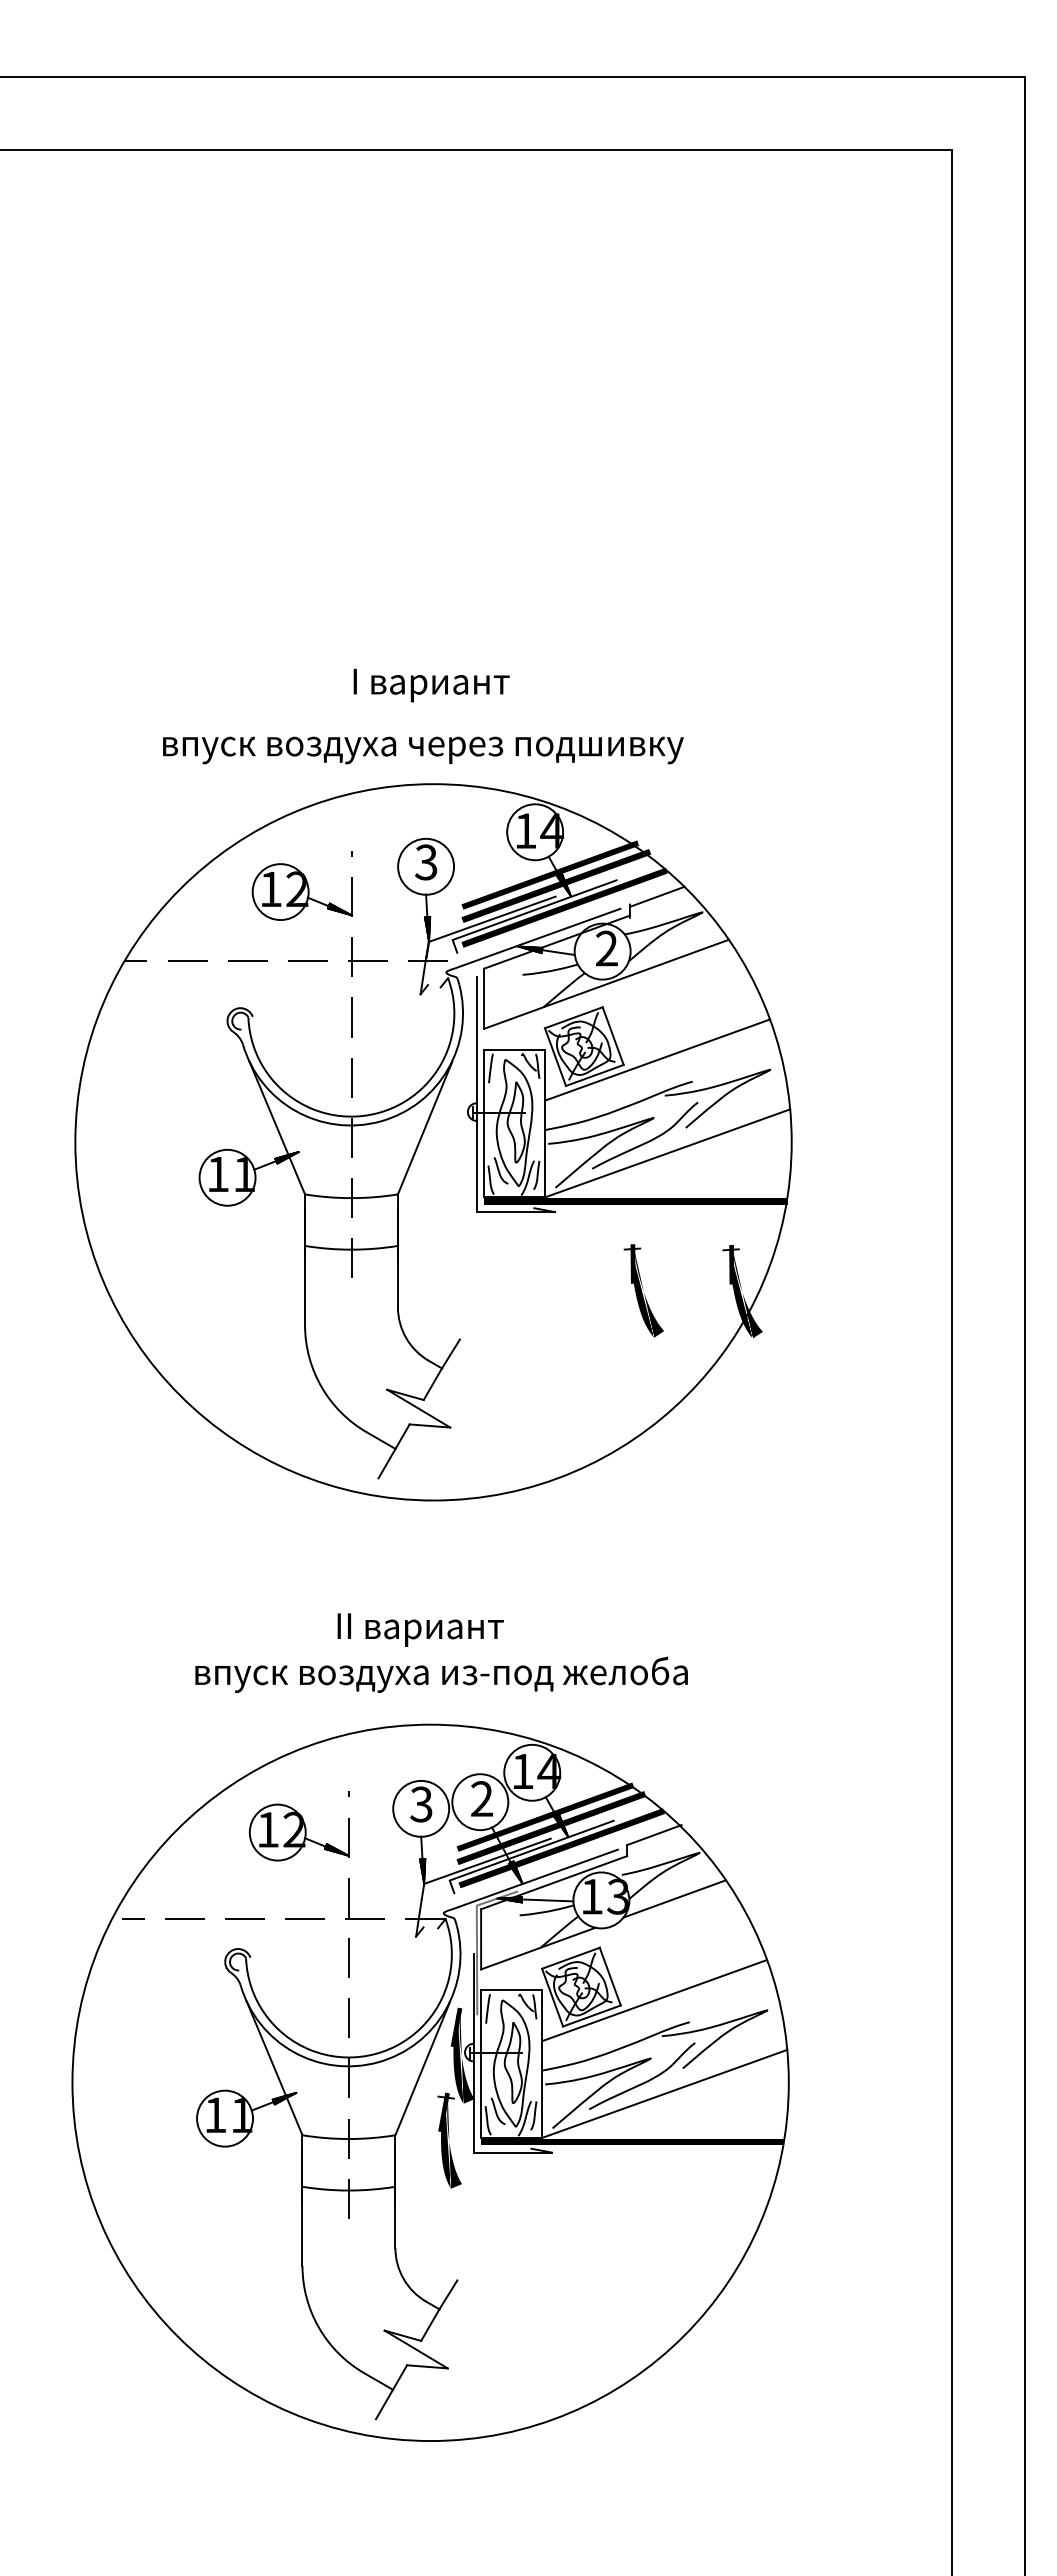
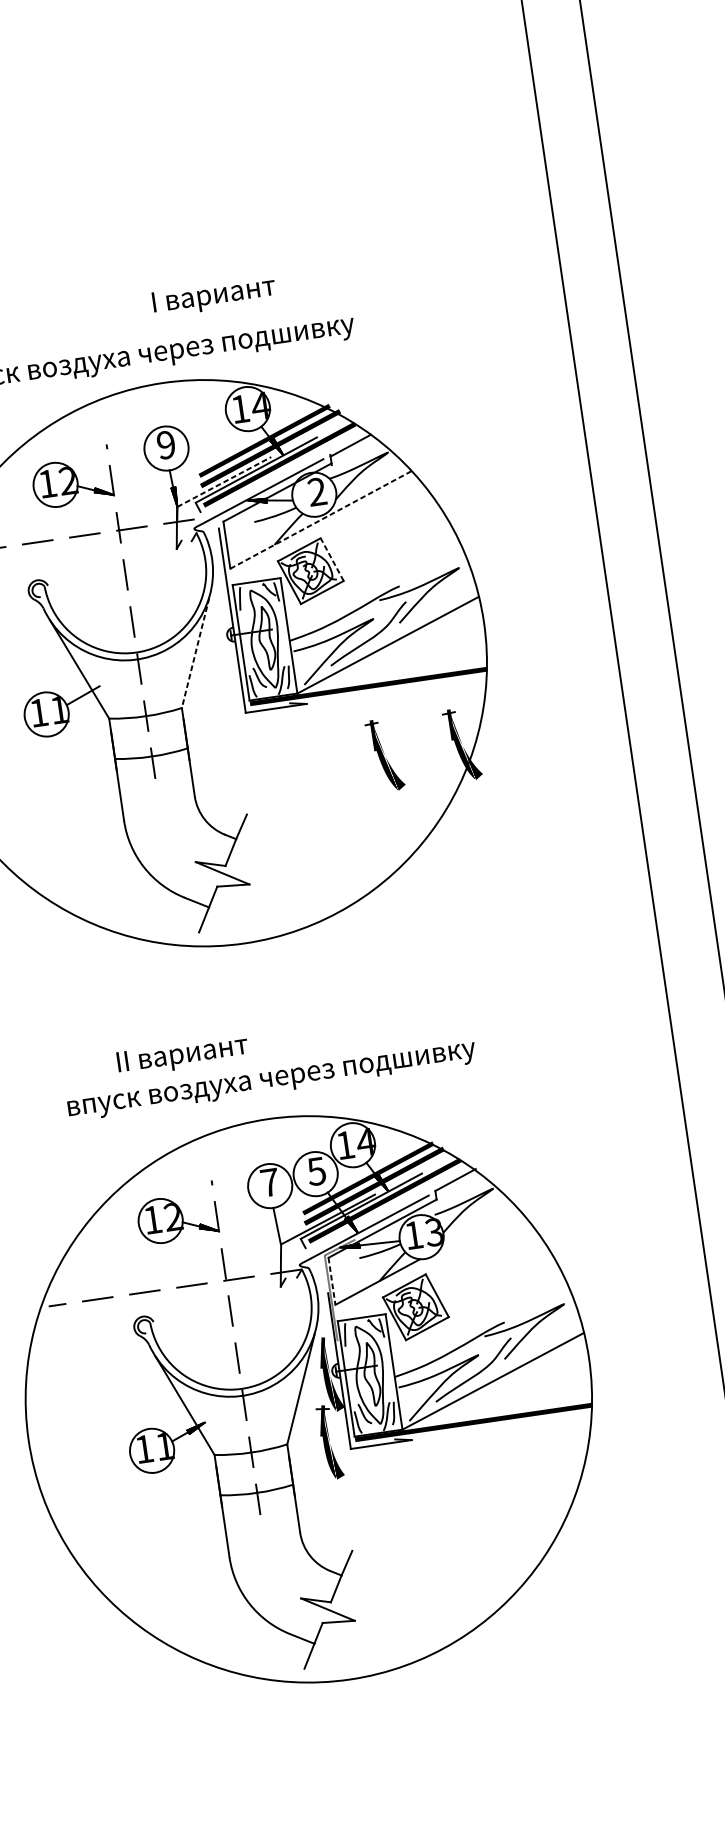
text: (431, 685) -> (214, 296), moved
text: (426, 862) -> (166, 445), 3 -> 9
line: (492, 919) -> (224, 482), solid -> dashed
line: (606, 984) -> (321, 520), solid -> dashed
line: (613, 1036) -> (332, 559), solid -> dashed
line: (657, 1059) -> (369, 572), removed
line: (425, 1128) -> (195, 653), solid -> dashed
hatch: (286, 1157) -> (90, 691), removed
text: (420, 1629) -> (182, 1055), moved
text: (442, 1674) -> (271, 1078), впуск воздуха из-под желоба -> впуск воздуха через подшивку
text: (481, 1799) -> (316, 1171), 2 -> 5
text: (421, 1804) -> (269, 1182), 3 -> 7
hatch: (422, 1870) -> (278, 1234), removed
line: (674, 1898) -> (478, 1227), removed
line: (481, 1939) -> (332, 1281), solid -> dashed
line: (654, 2000) -> (474, 1309), removed

